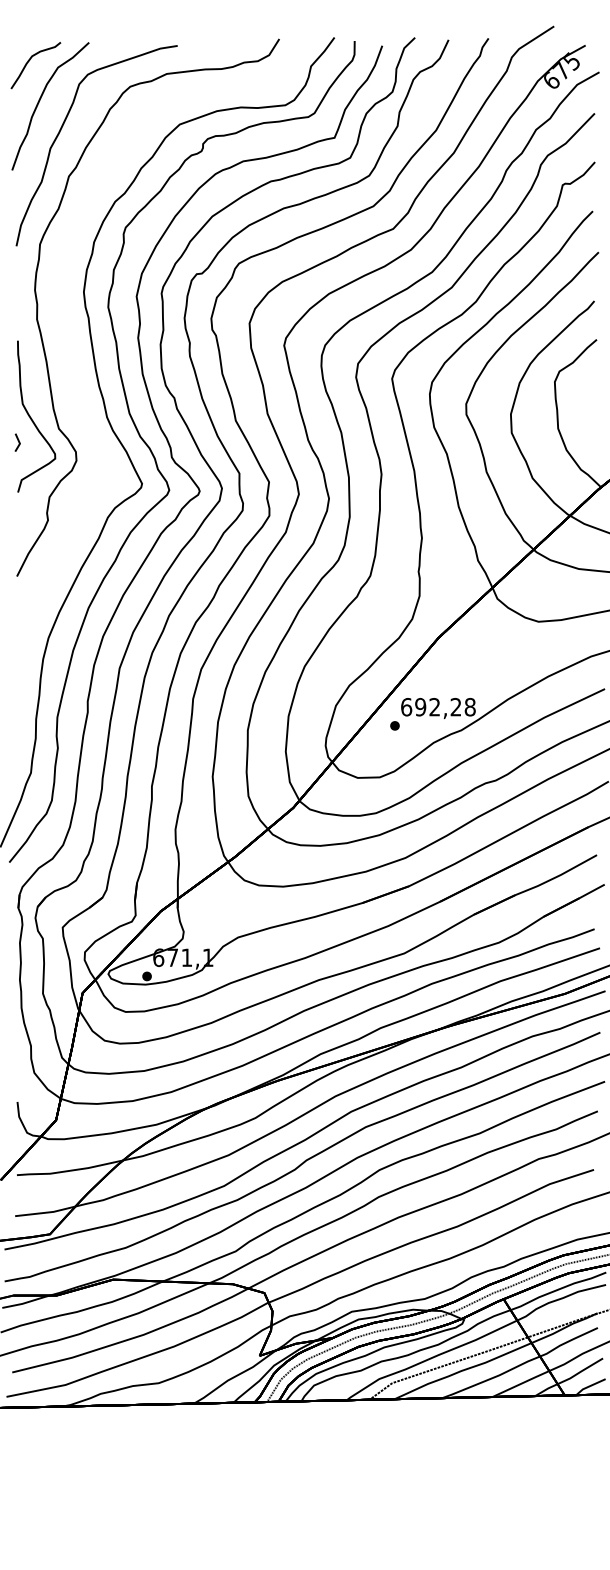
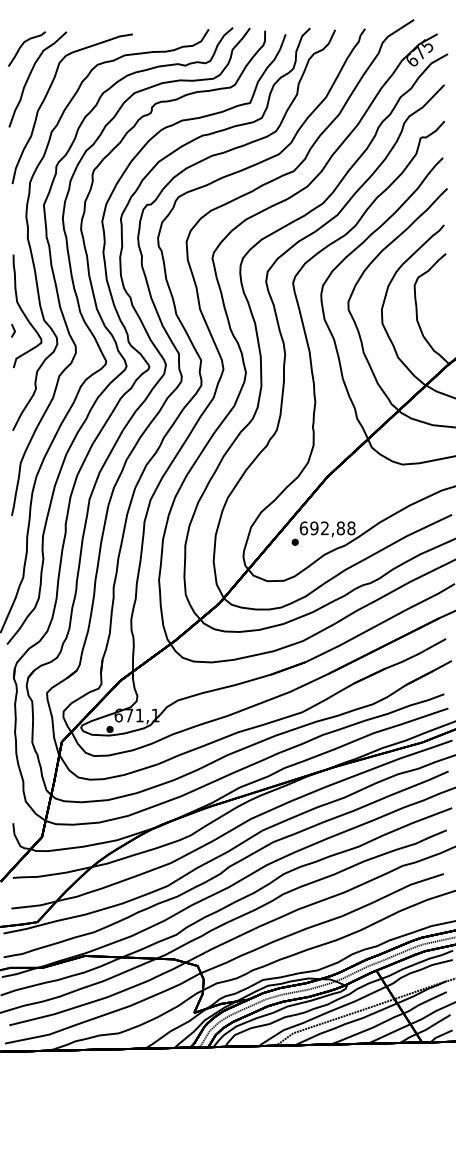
part: (76, 383) -> (57, 286), added
text: (455, 707) -> (340, 528), 692,28 -> 692,88

